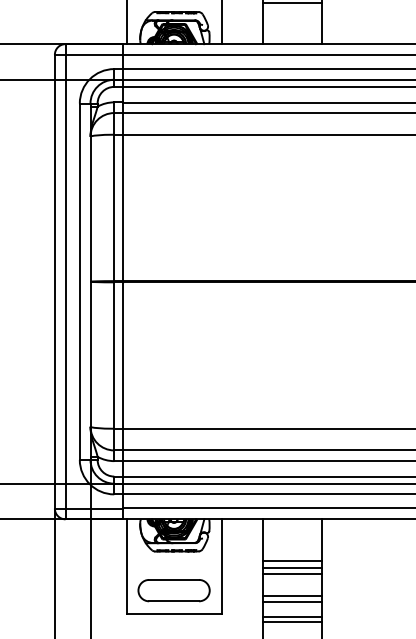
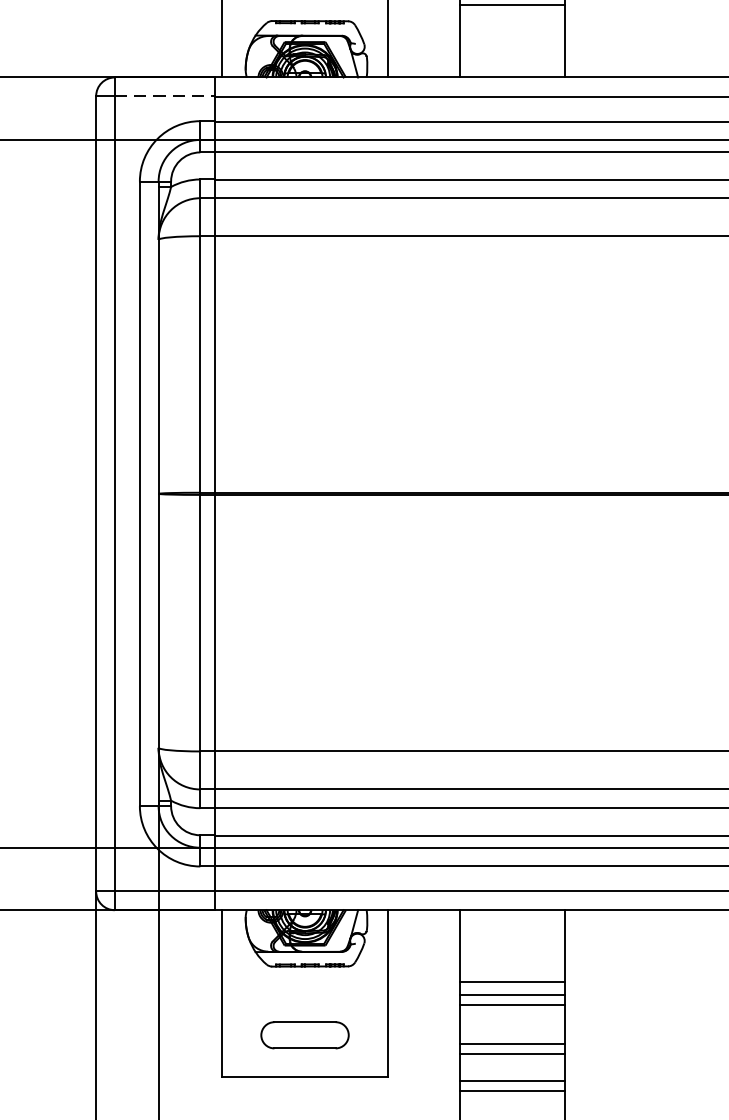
line: (94, 54) -> (165, 95), solid -> dashed
part: (173, 590) -> (304, 1034), size x0.7

